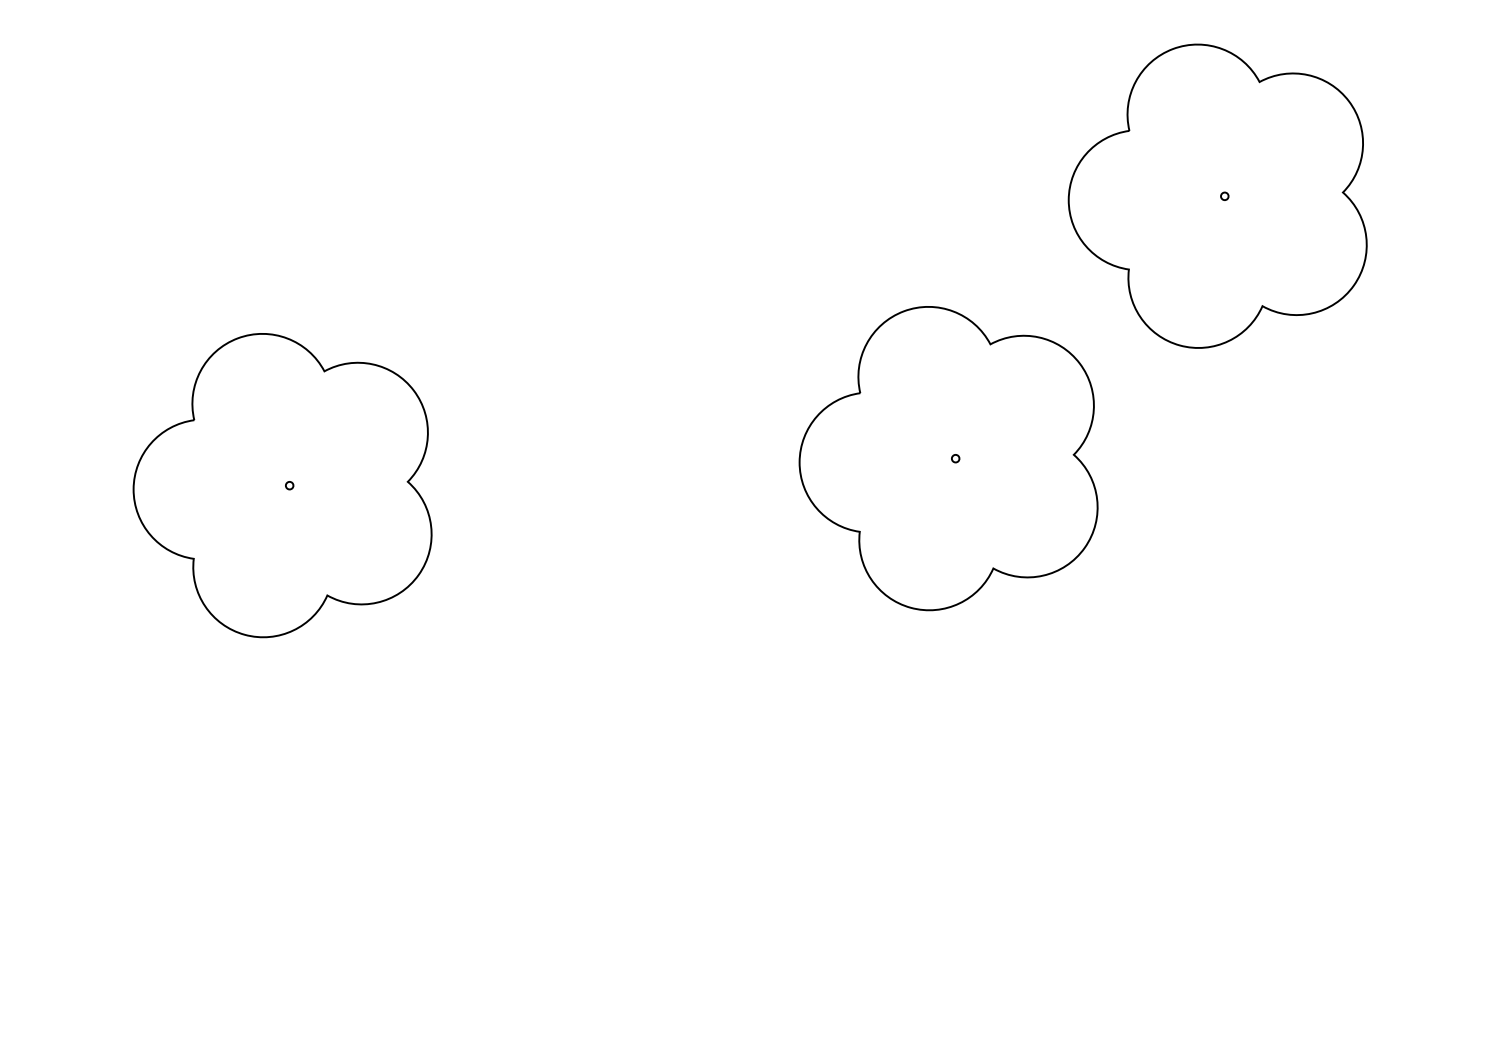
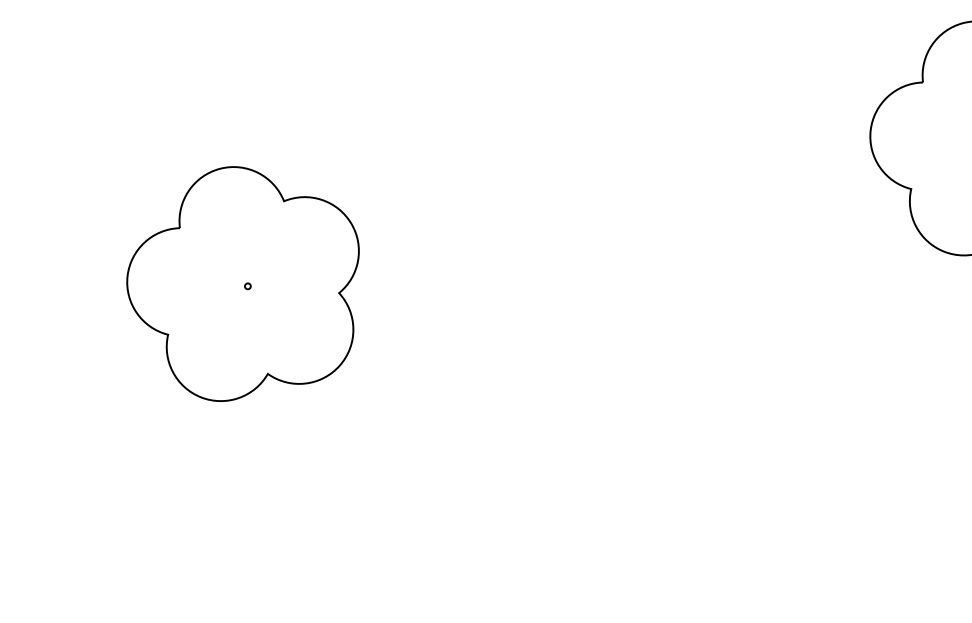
part: (948, 458) -> (756, 319), removed

